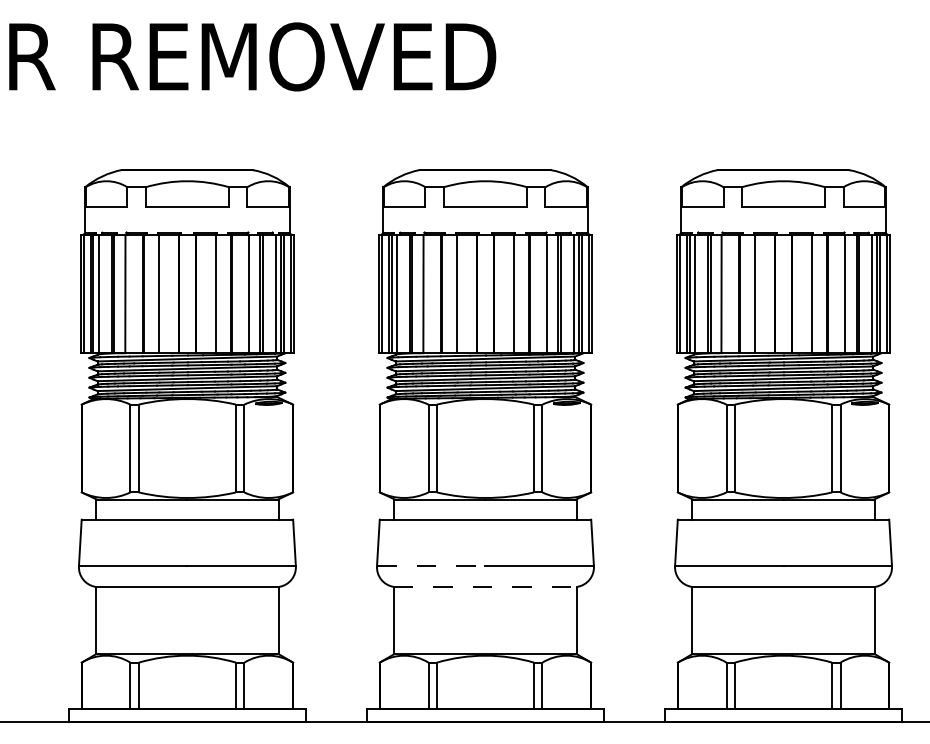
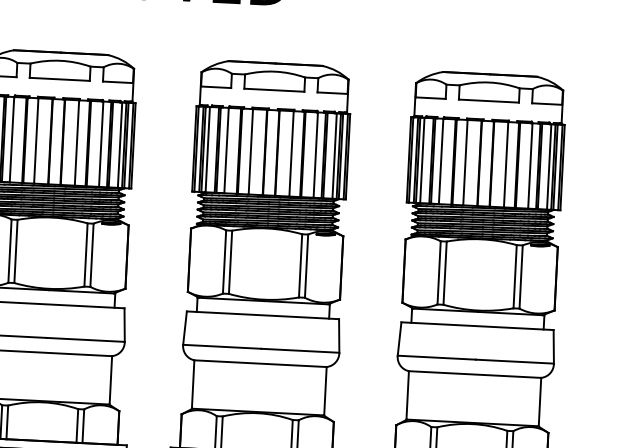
line: (431, 566) -> (222, 347), dashed -> solid
line: (485, 586) -> (260, 363), dashed -> solid

